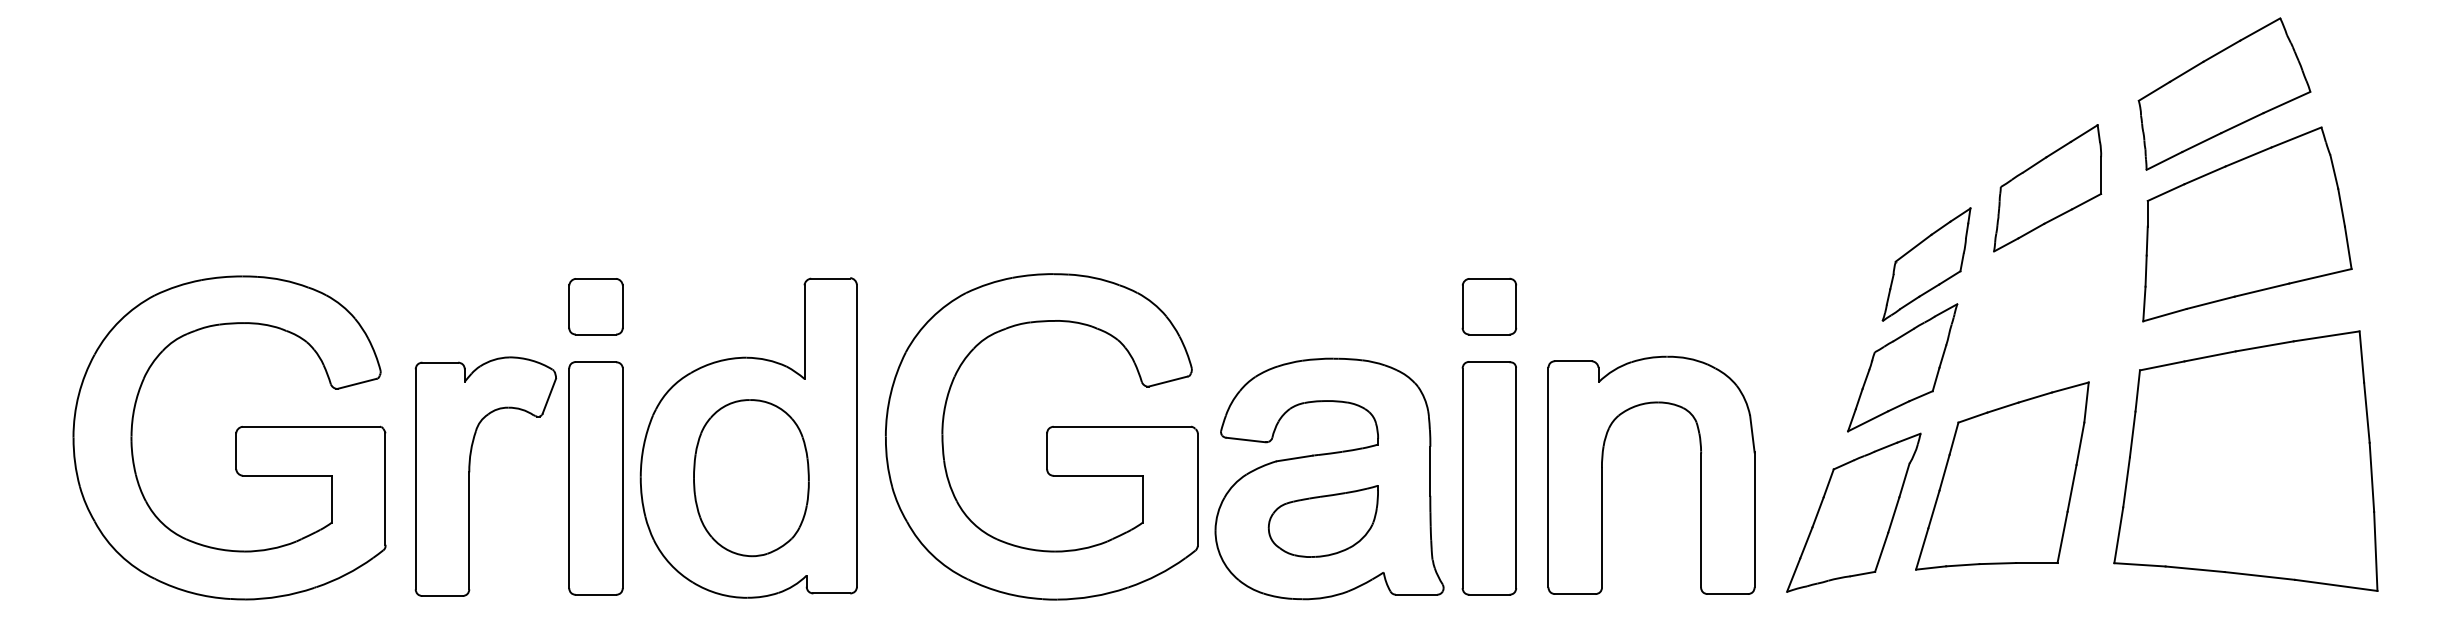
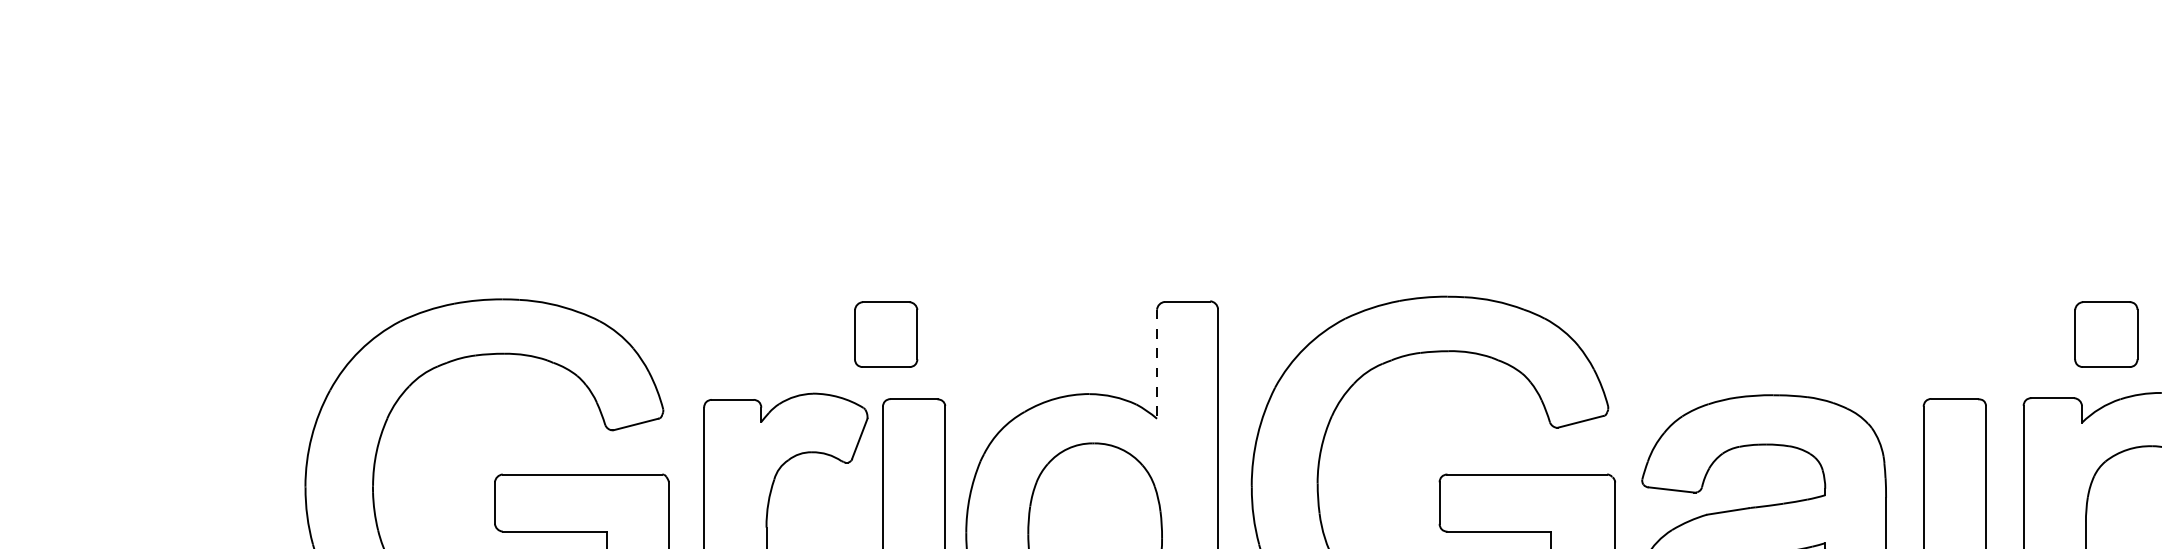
part: (595, 306) -> (885, 334), moved
part: (1489, 306) -> (2106, 334), moved
line: (804, 332) -> (1156, 364), solid -> dashed

